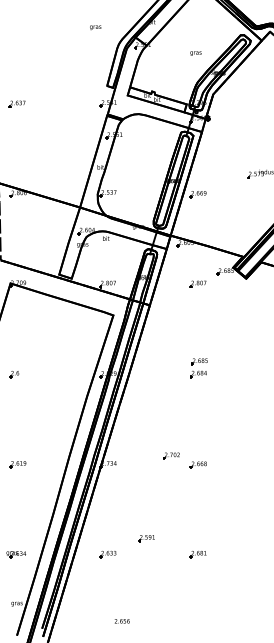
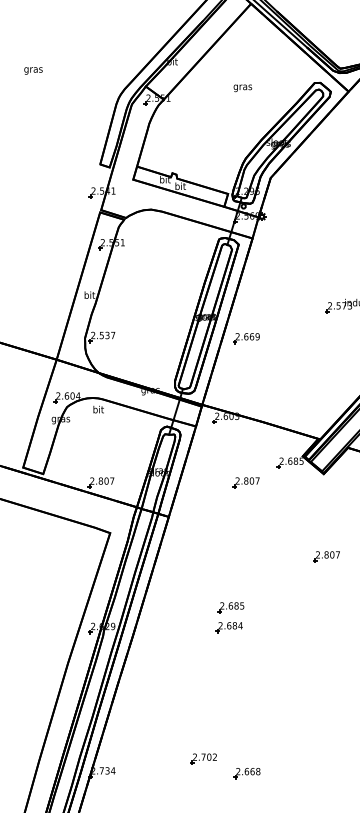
text: (95, 27) -> (33, 70), moved
text: (195, 53) -> (242, 88), moved
part: (247, 329) -> (325, 555), added
part: (198, 368) -> (229, 618), moved

